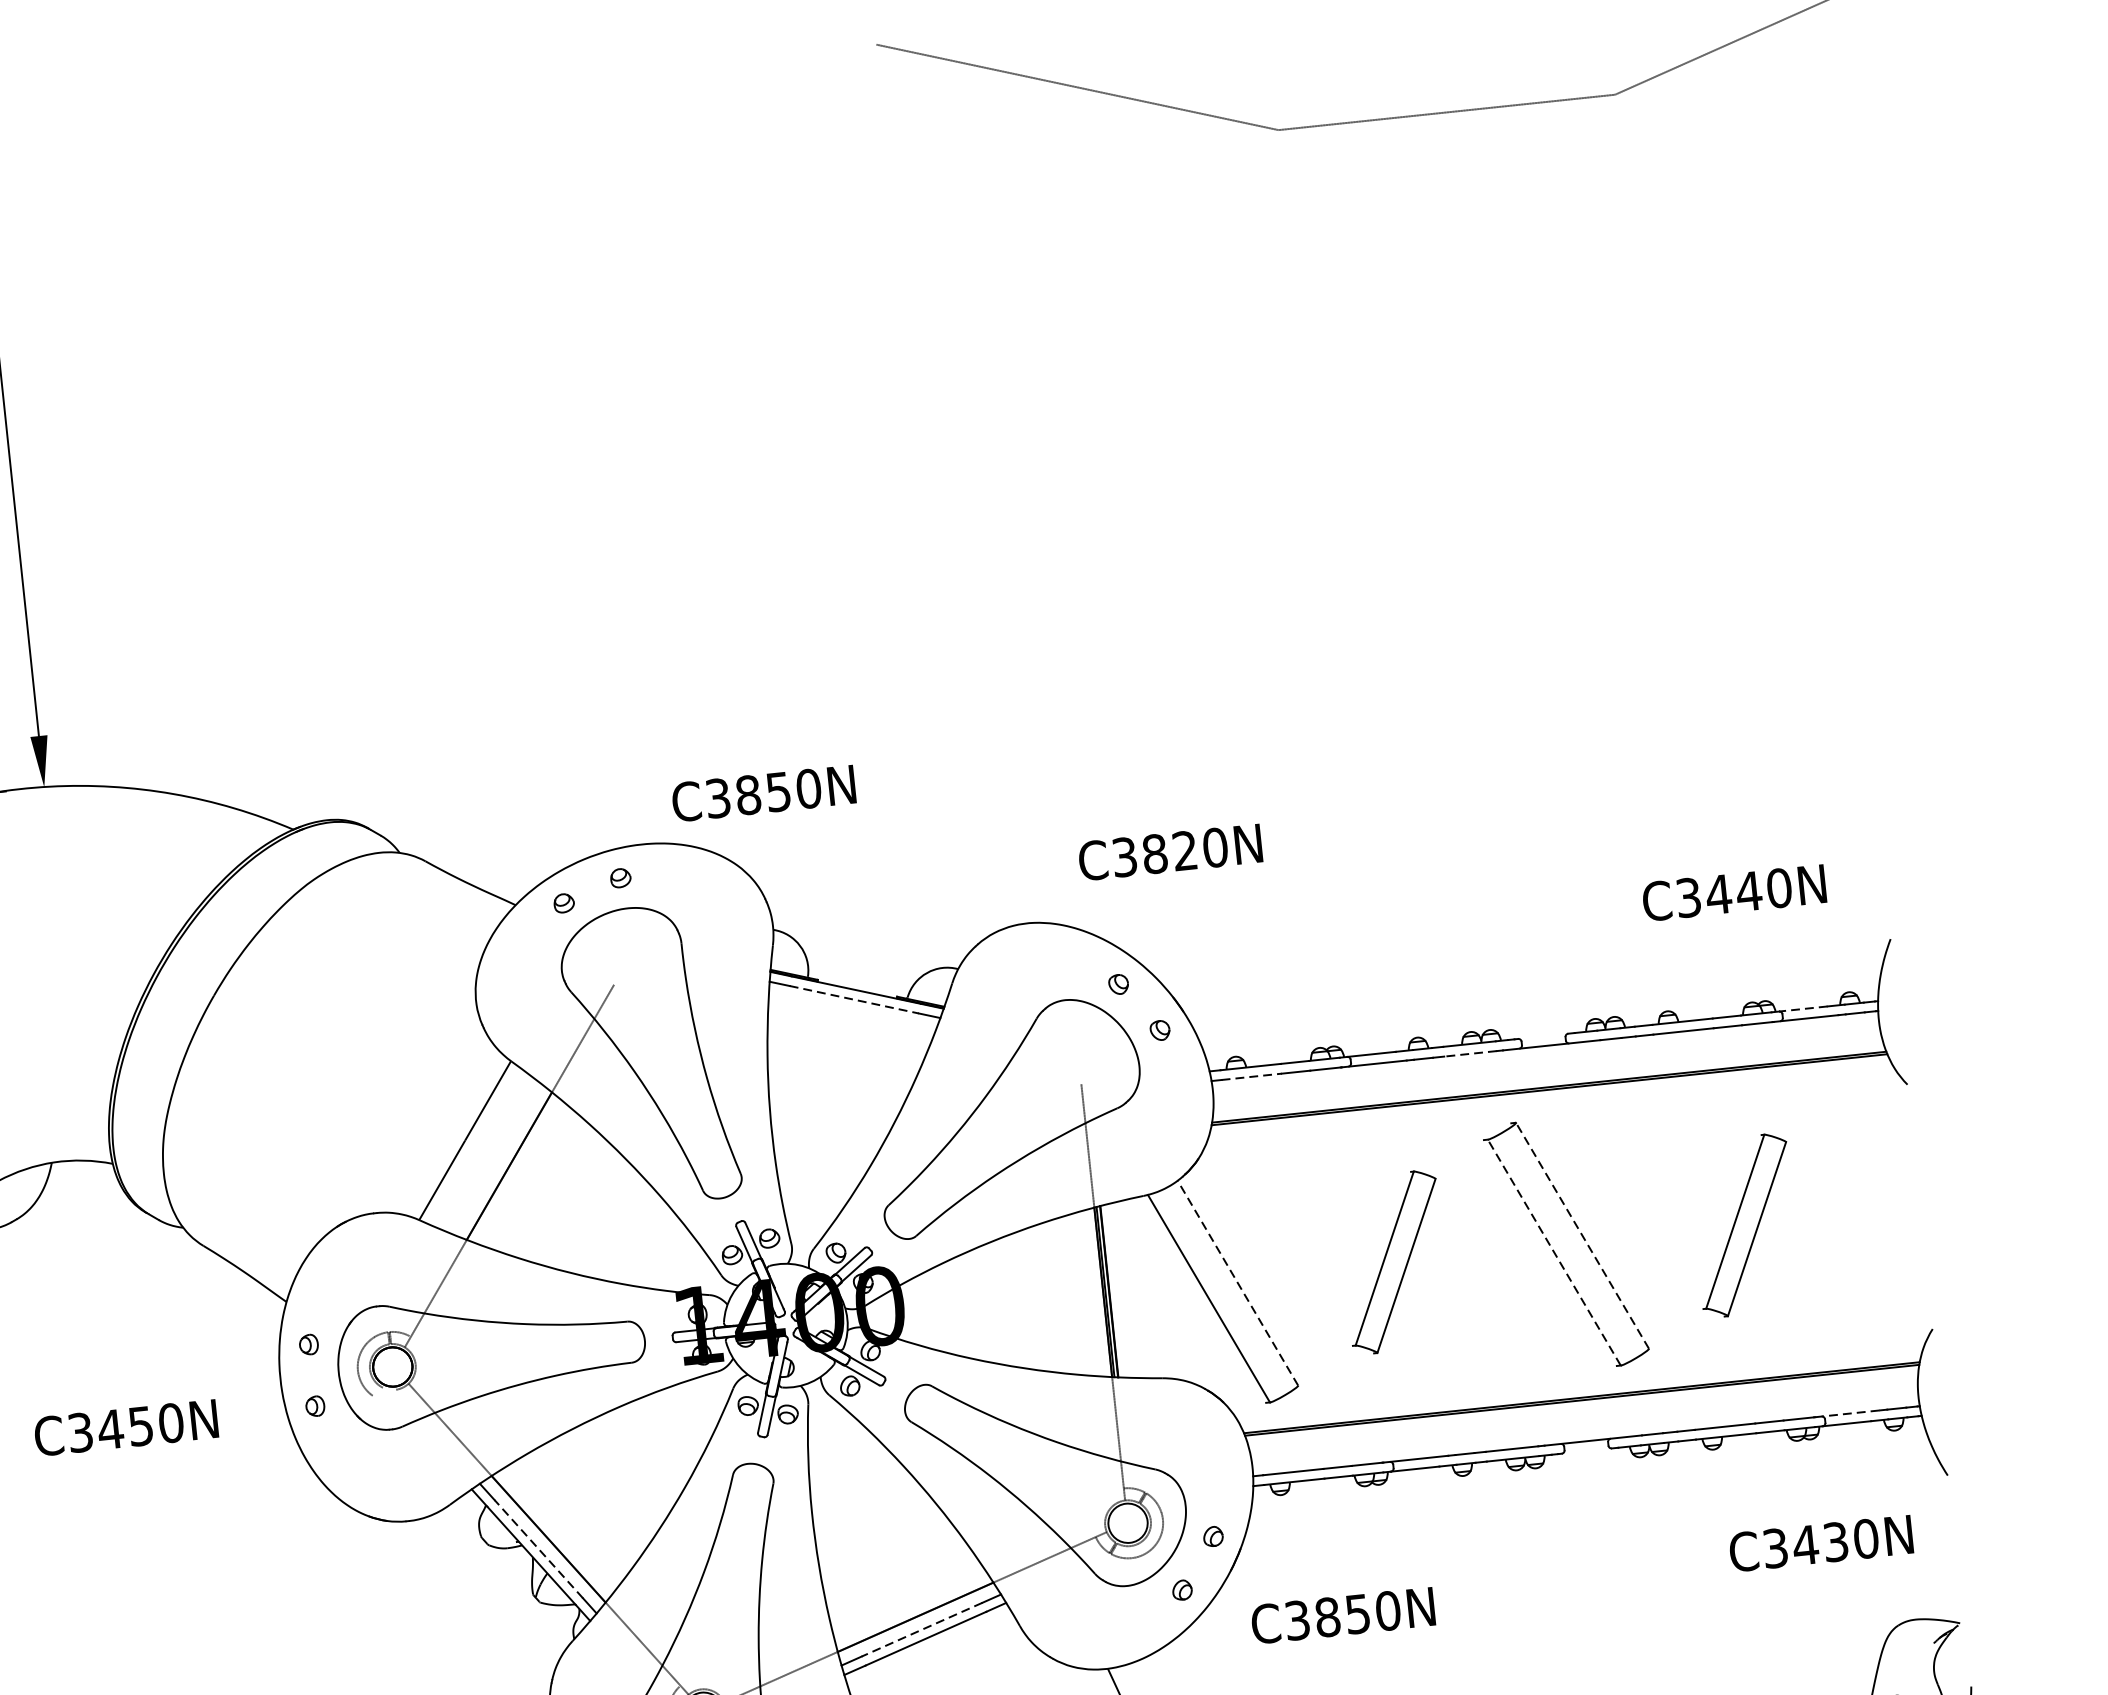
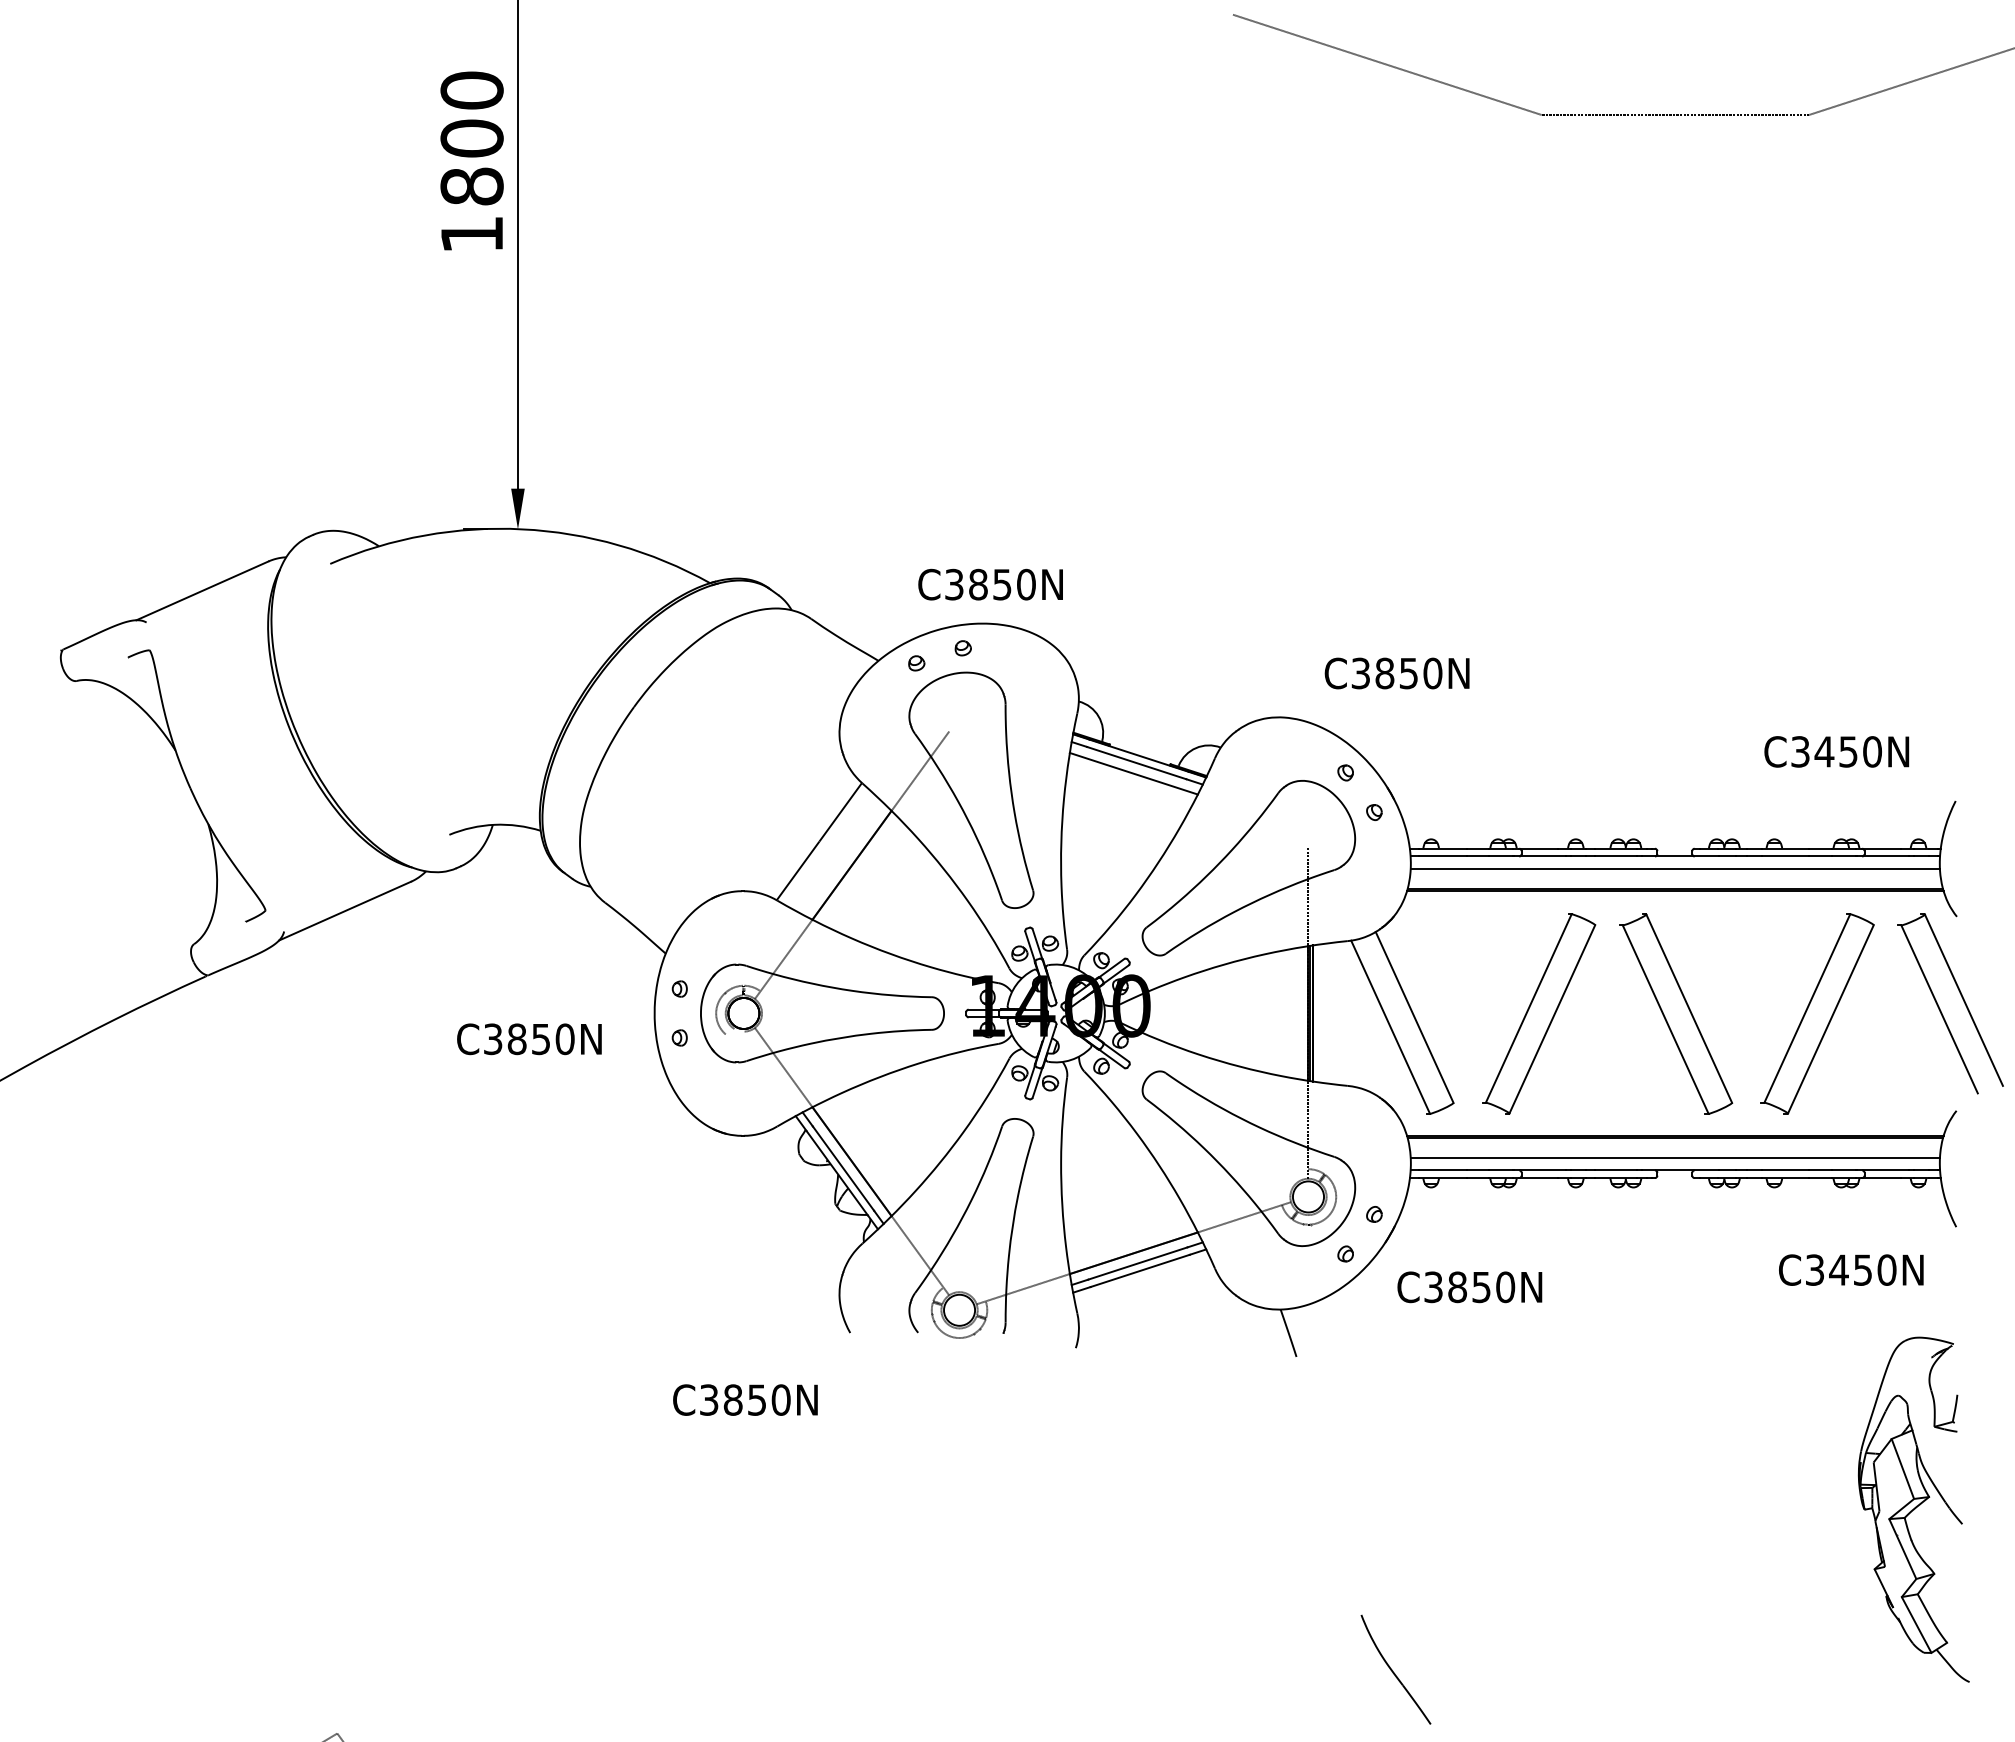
text: (763, 793) -> (990, 584), moved
text: (1184, 850) -> (1408, 673), C3820N -> C3850N
text: (1749, 890) -> (1848, 751), C3440N -> C3450N
line: (855, 1000) -> (1137, 763), dashed -> solid
line: (1802, 1008) -> (1880, 848), dashed -> solid
line: (851, 1013) -> (1133, 773), added
line: (1470, 1053) -> (1616, 856), dashed -> solid
line: (1545, 1061) -> (1674, 868), added
line: (1251, 1076) -> (1442, 856), dashed -> solid
part: (1898, 1202) -> (1940, 1008), added
part: (1744, 1224) -> (1817, 1013), size x1.43
line: (1582, 1235) -> (1689, 1008), dashed -> solid
line: (1554, 1252) -> (1665, 1019), dashed -> solid
part: (1394, 1261) -> (1539, 1013), size x1.43
line: (1237, 1283) -> (1414, 1017), dashed -> solid
line: (1847, 1414) -> (1882, 1170), dashed -> solid
line: (1583, 1426) -> (1674, 1158), added
text: (111, 1429) -> (517, 1039), C3450N -> C3850N
text: (1835, 1541) -> (1862, 1269), C3430N -> C3450N
line: (538, 1549) -> (843, 1168), dashed -> solid
line: (921, 1629) -> (1137, 1263), dashed -> solid

